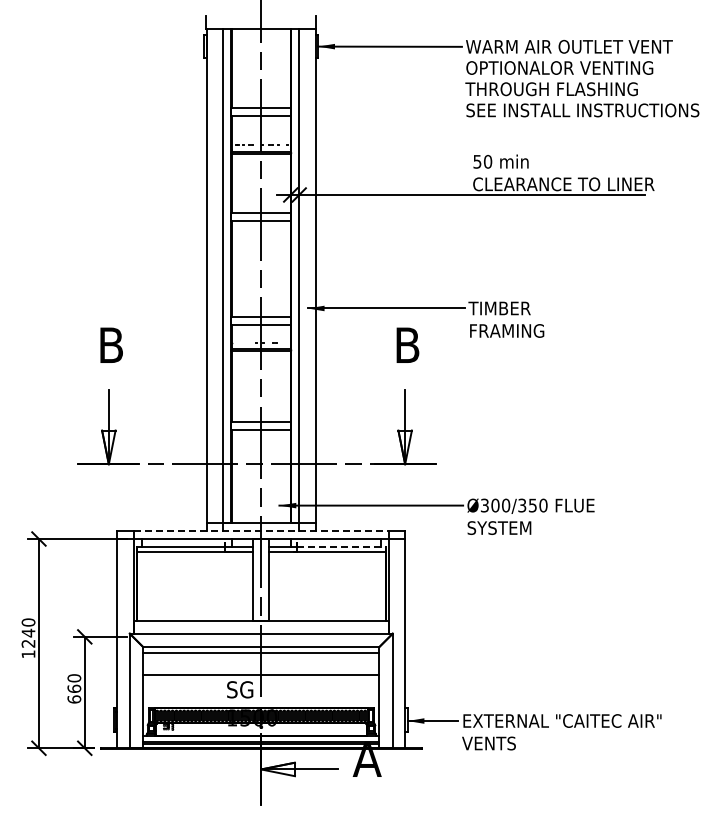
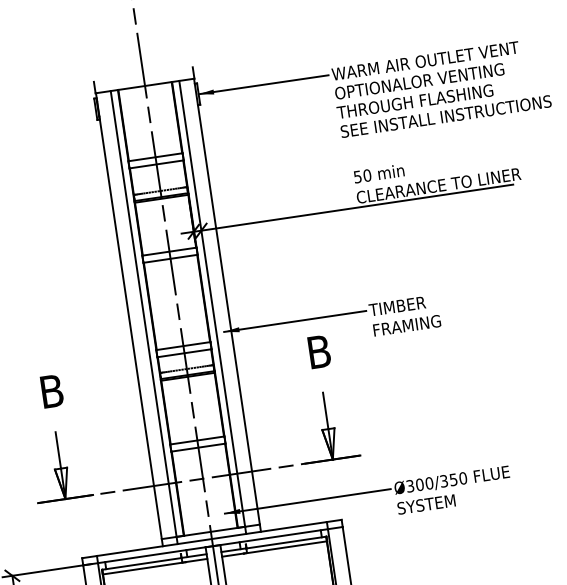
line: (261, 531) -> (212, 539), dashed -> solid
line: (341, 546) -> (286, 542), dashed -> solid

